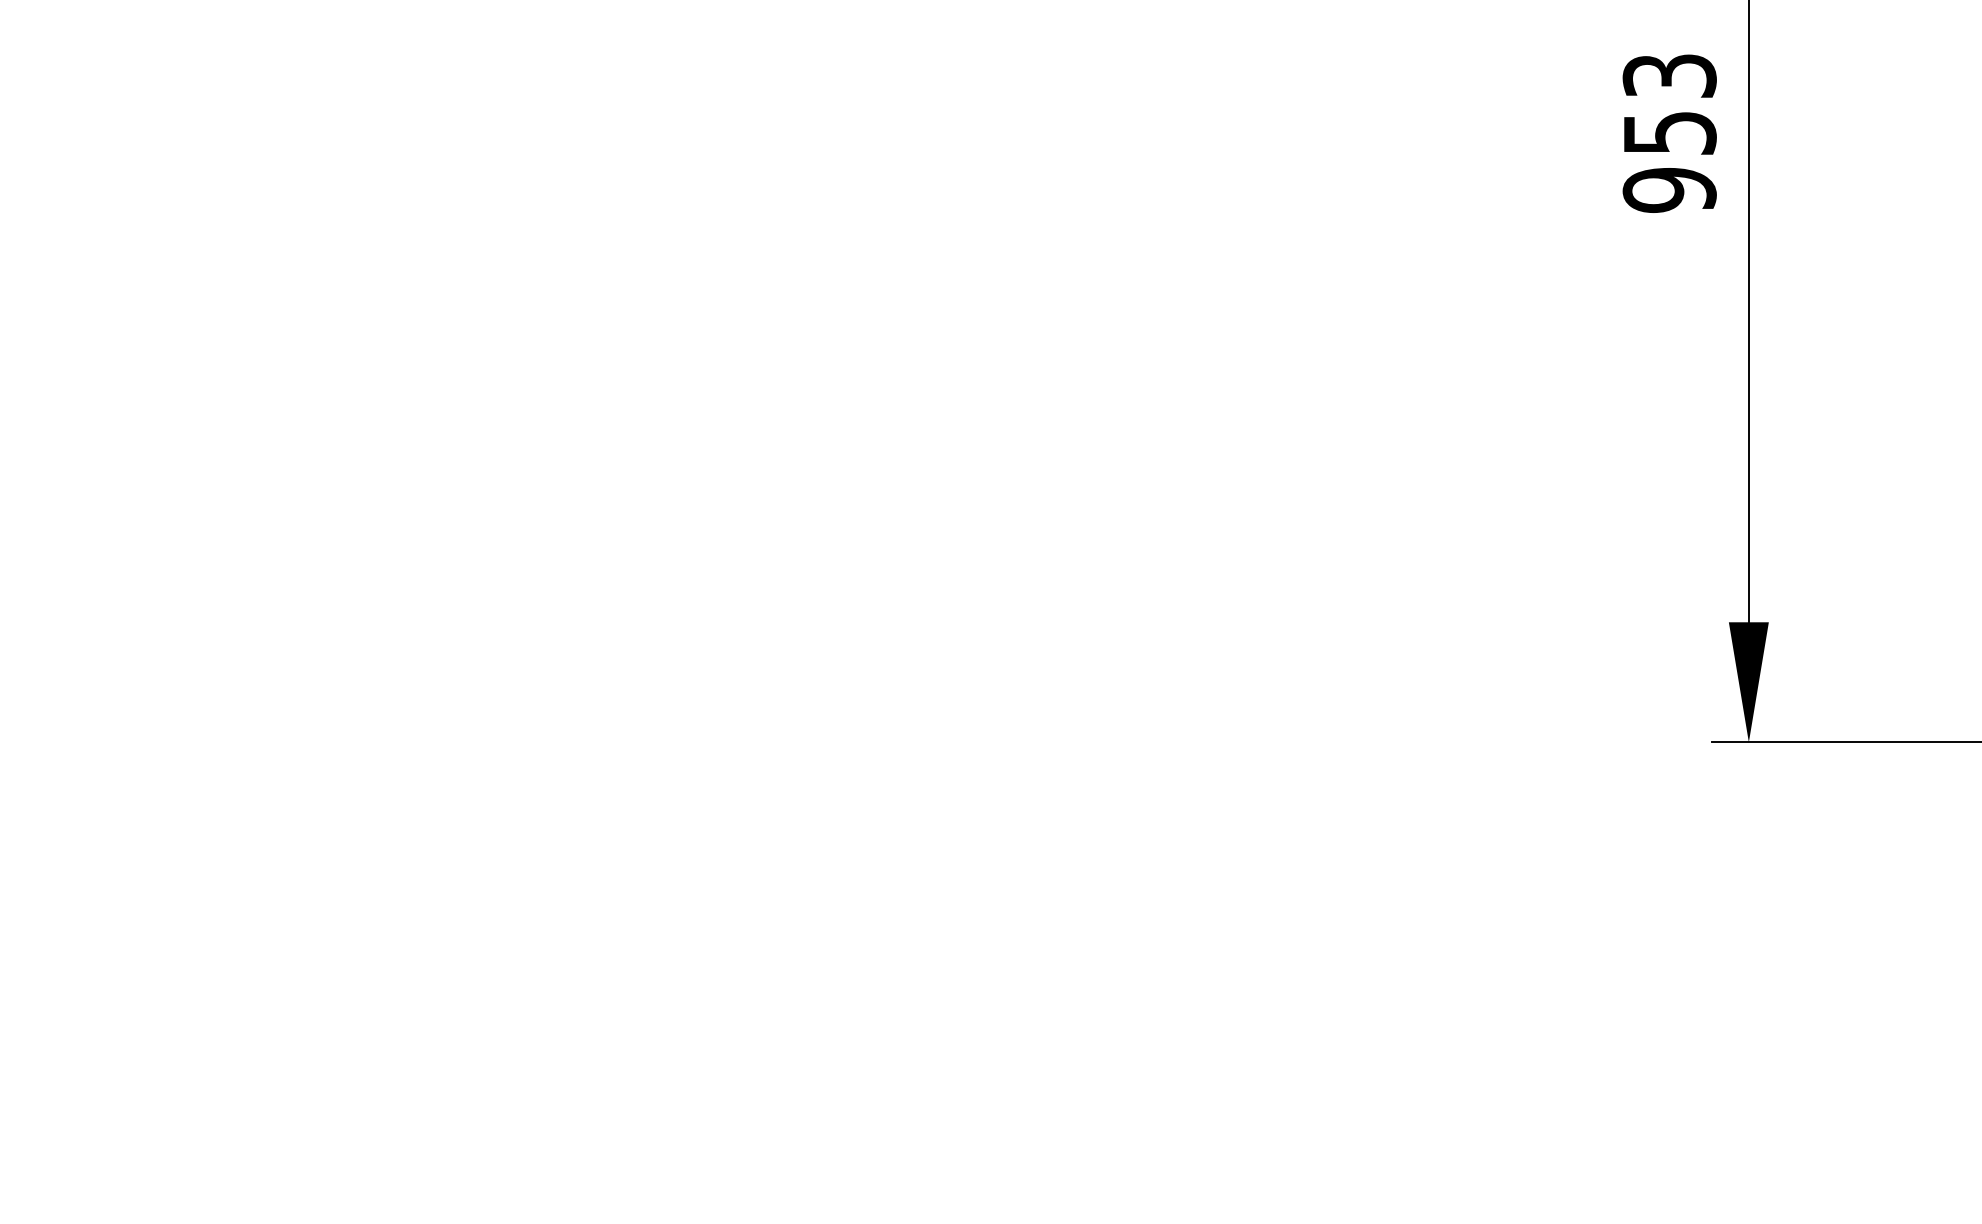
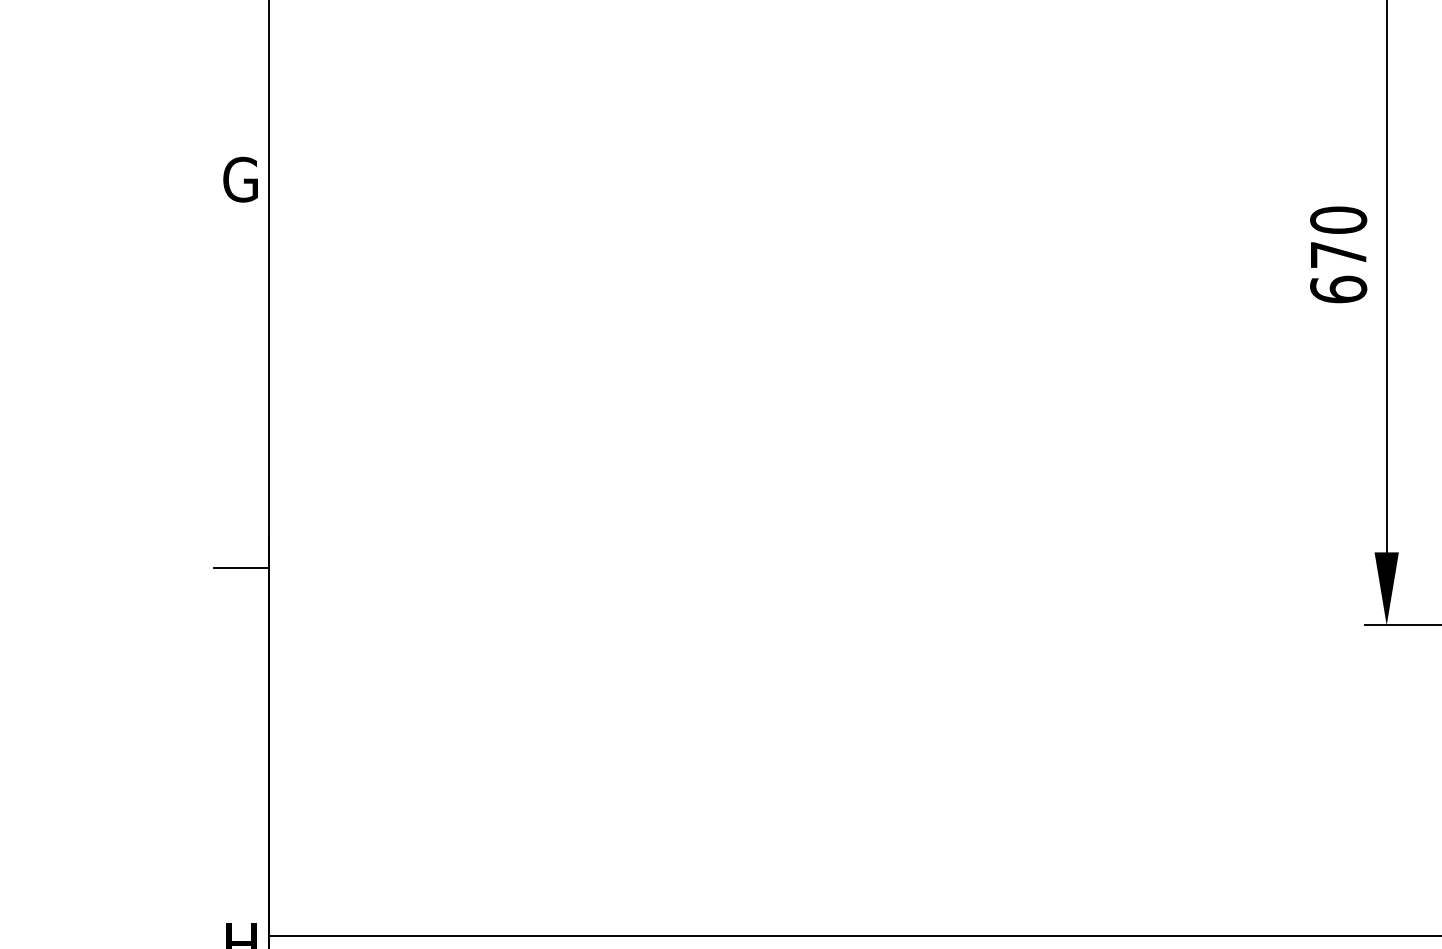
text: (1669, 132) -> (1338, 254), 953 -> 670

